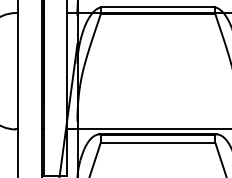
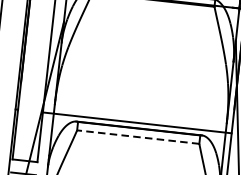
line: (157, 142) -> (137, 137), solid -> dashed

